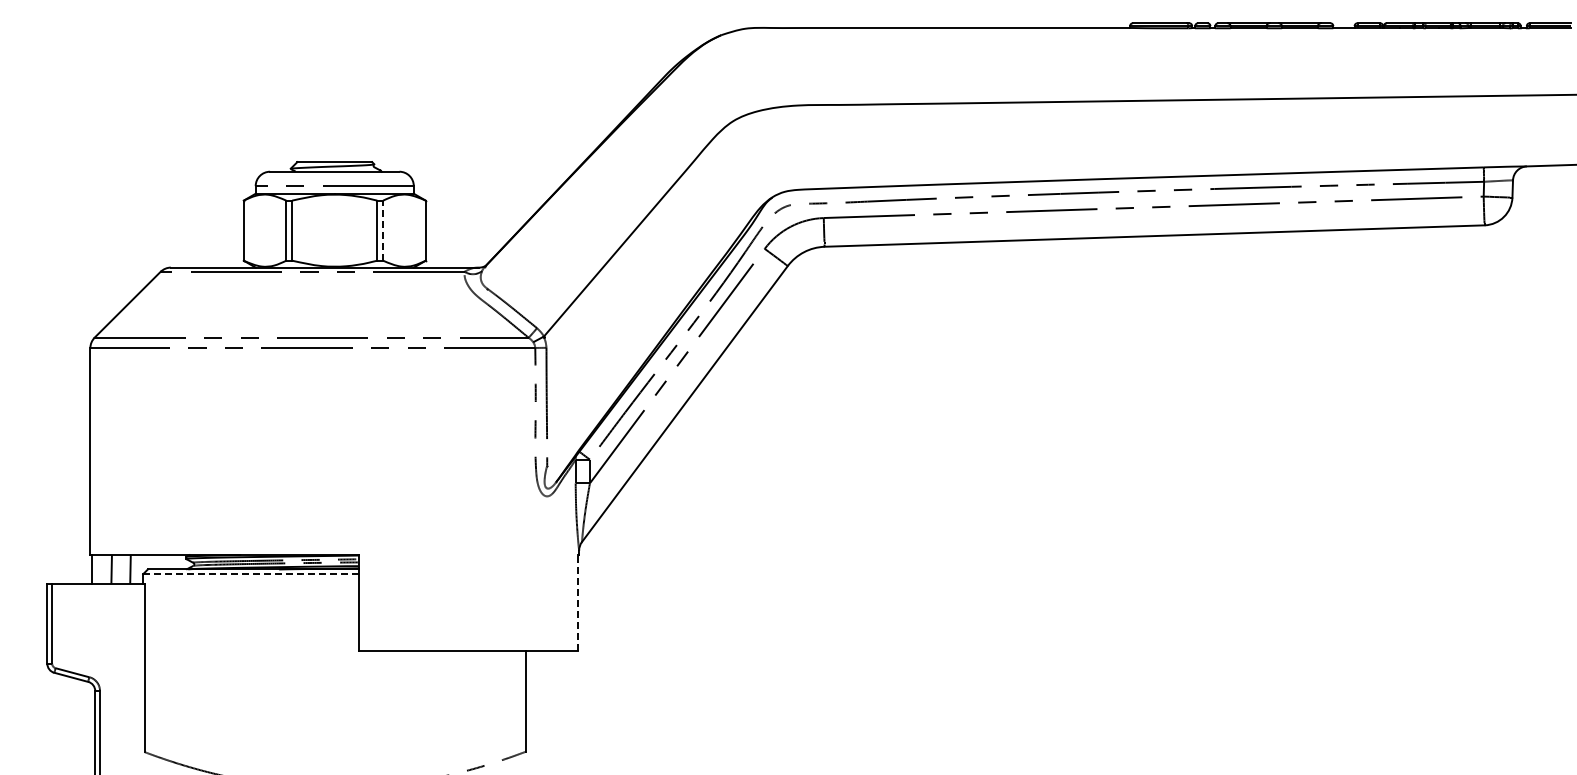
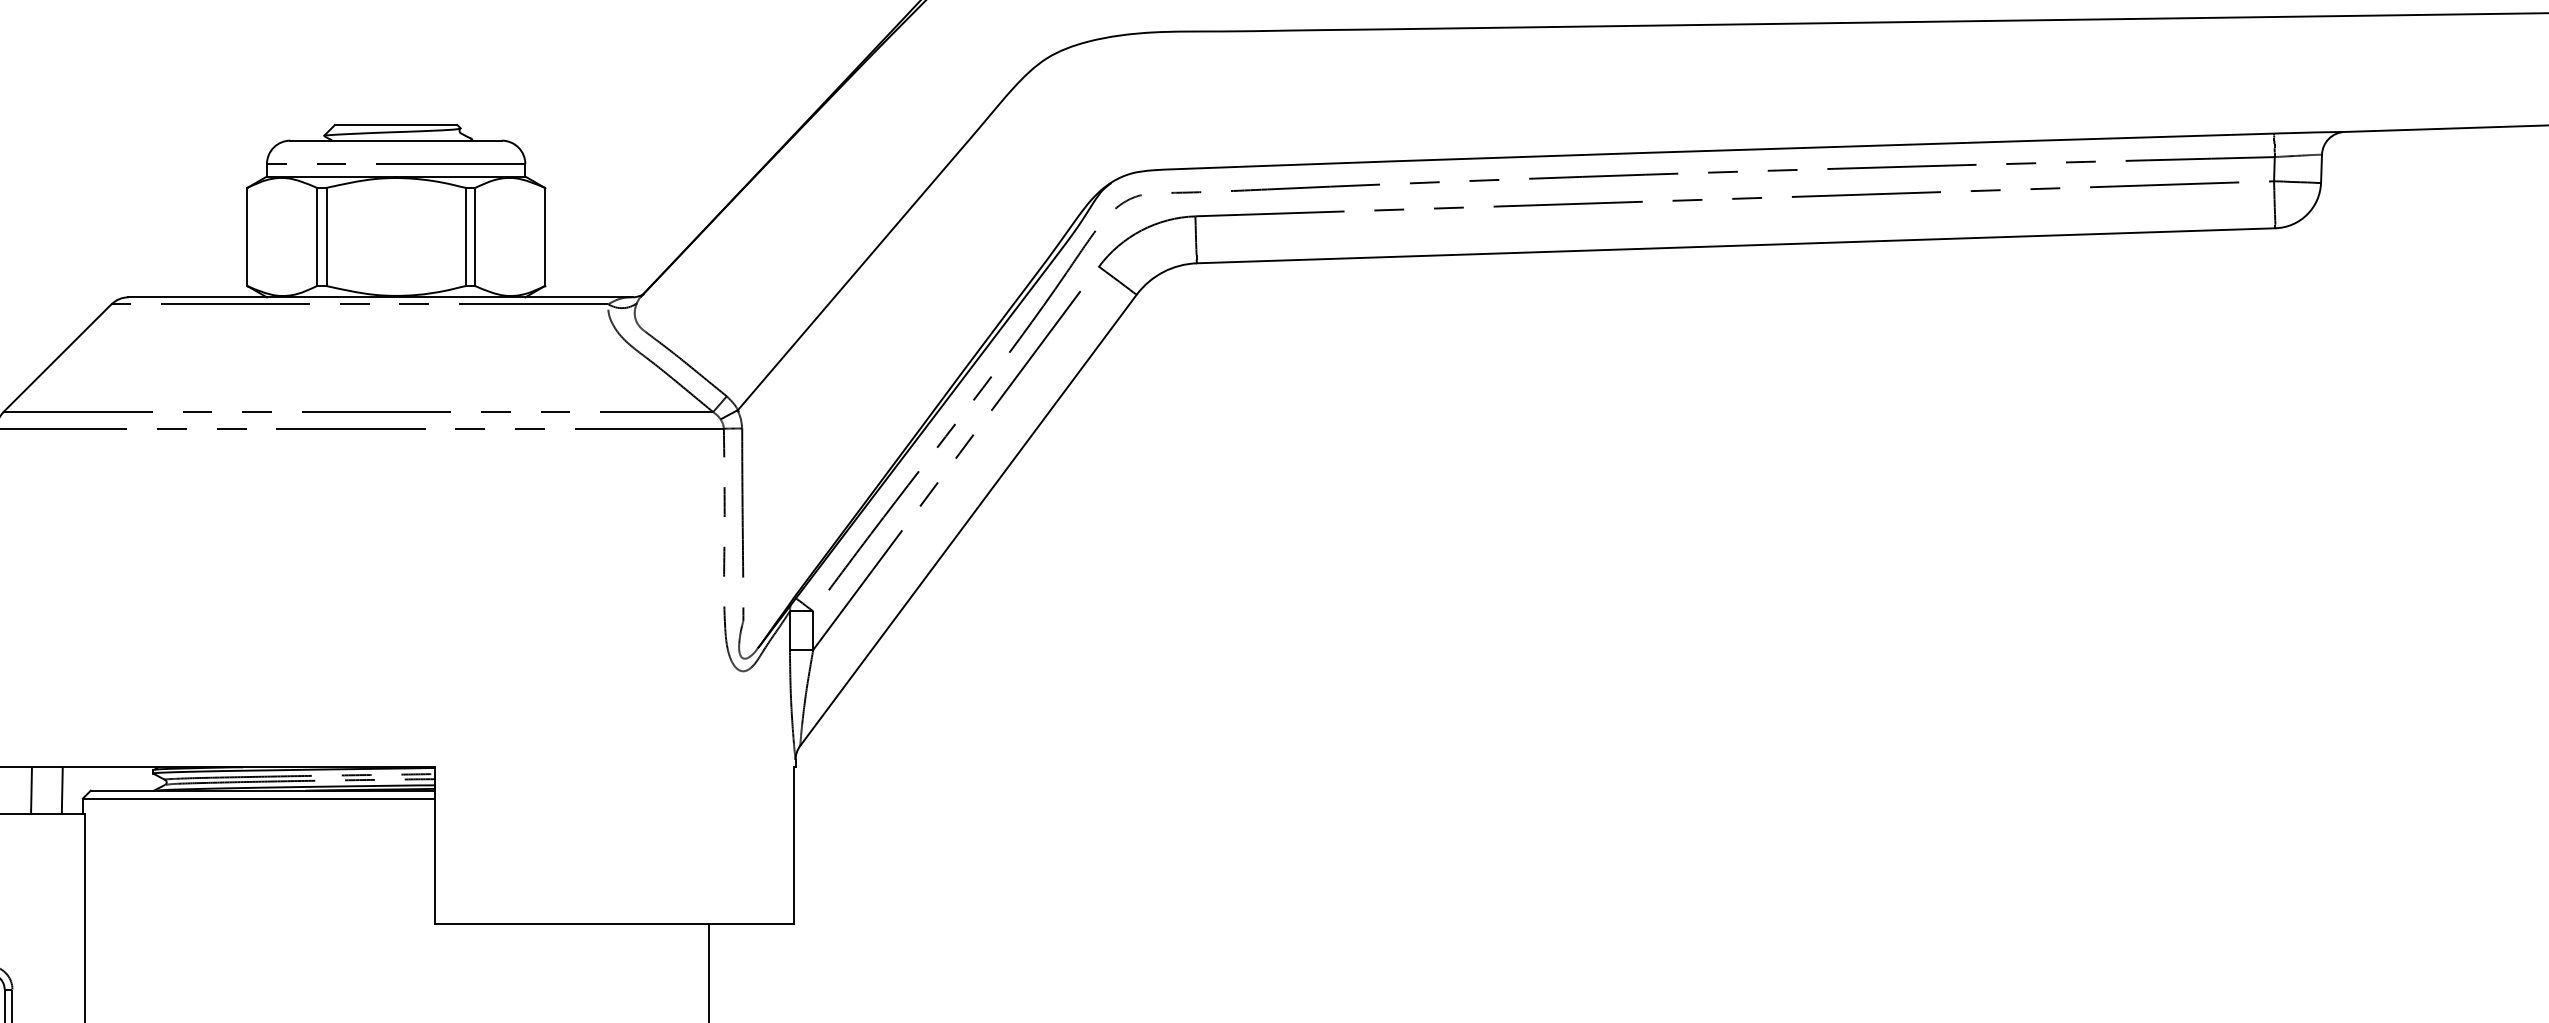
line: (383, 230) -> (475, 236), dashed -> solid
line: (250, 574) -> (258, 798), dashed -> solid
line: (577, 602) -> (792, 844), dashed -> solid

